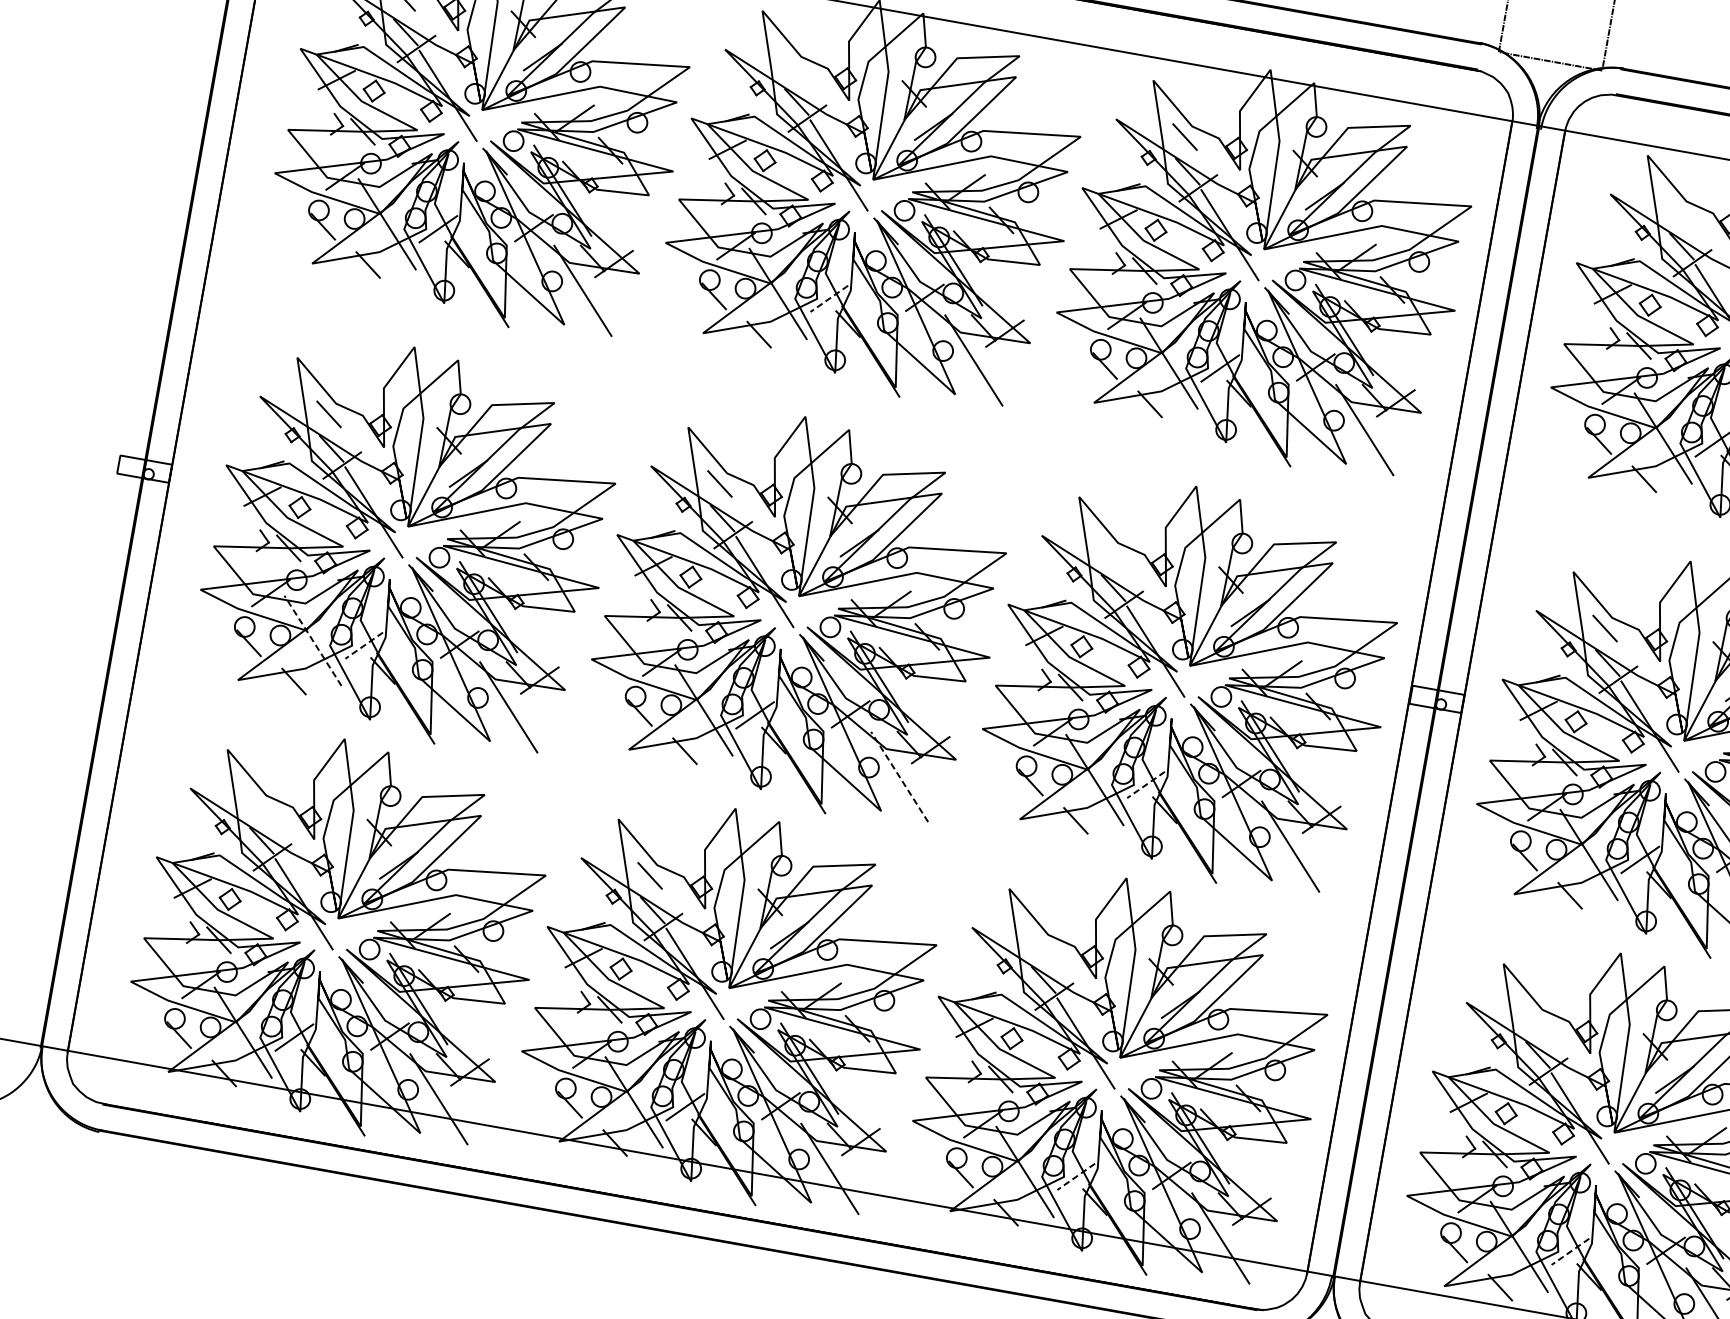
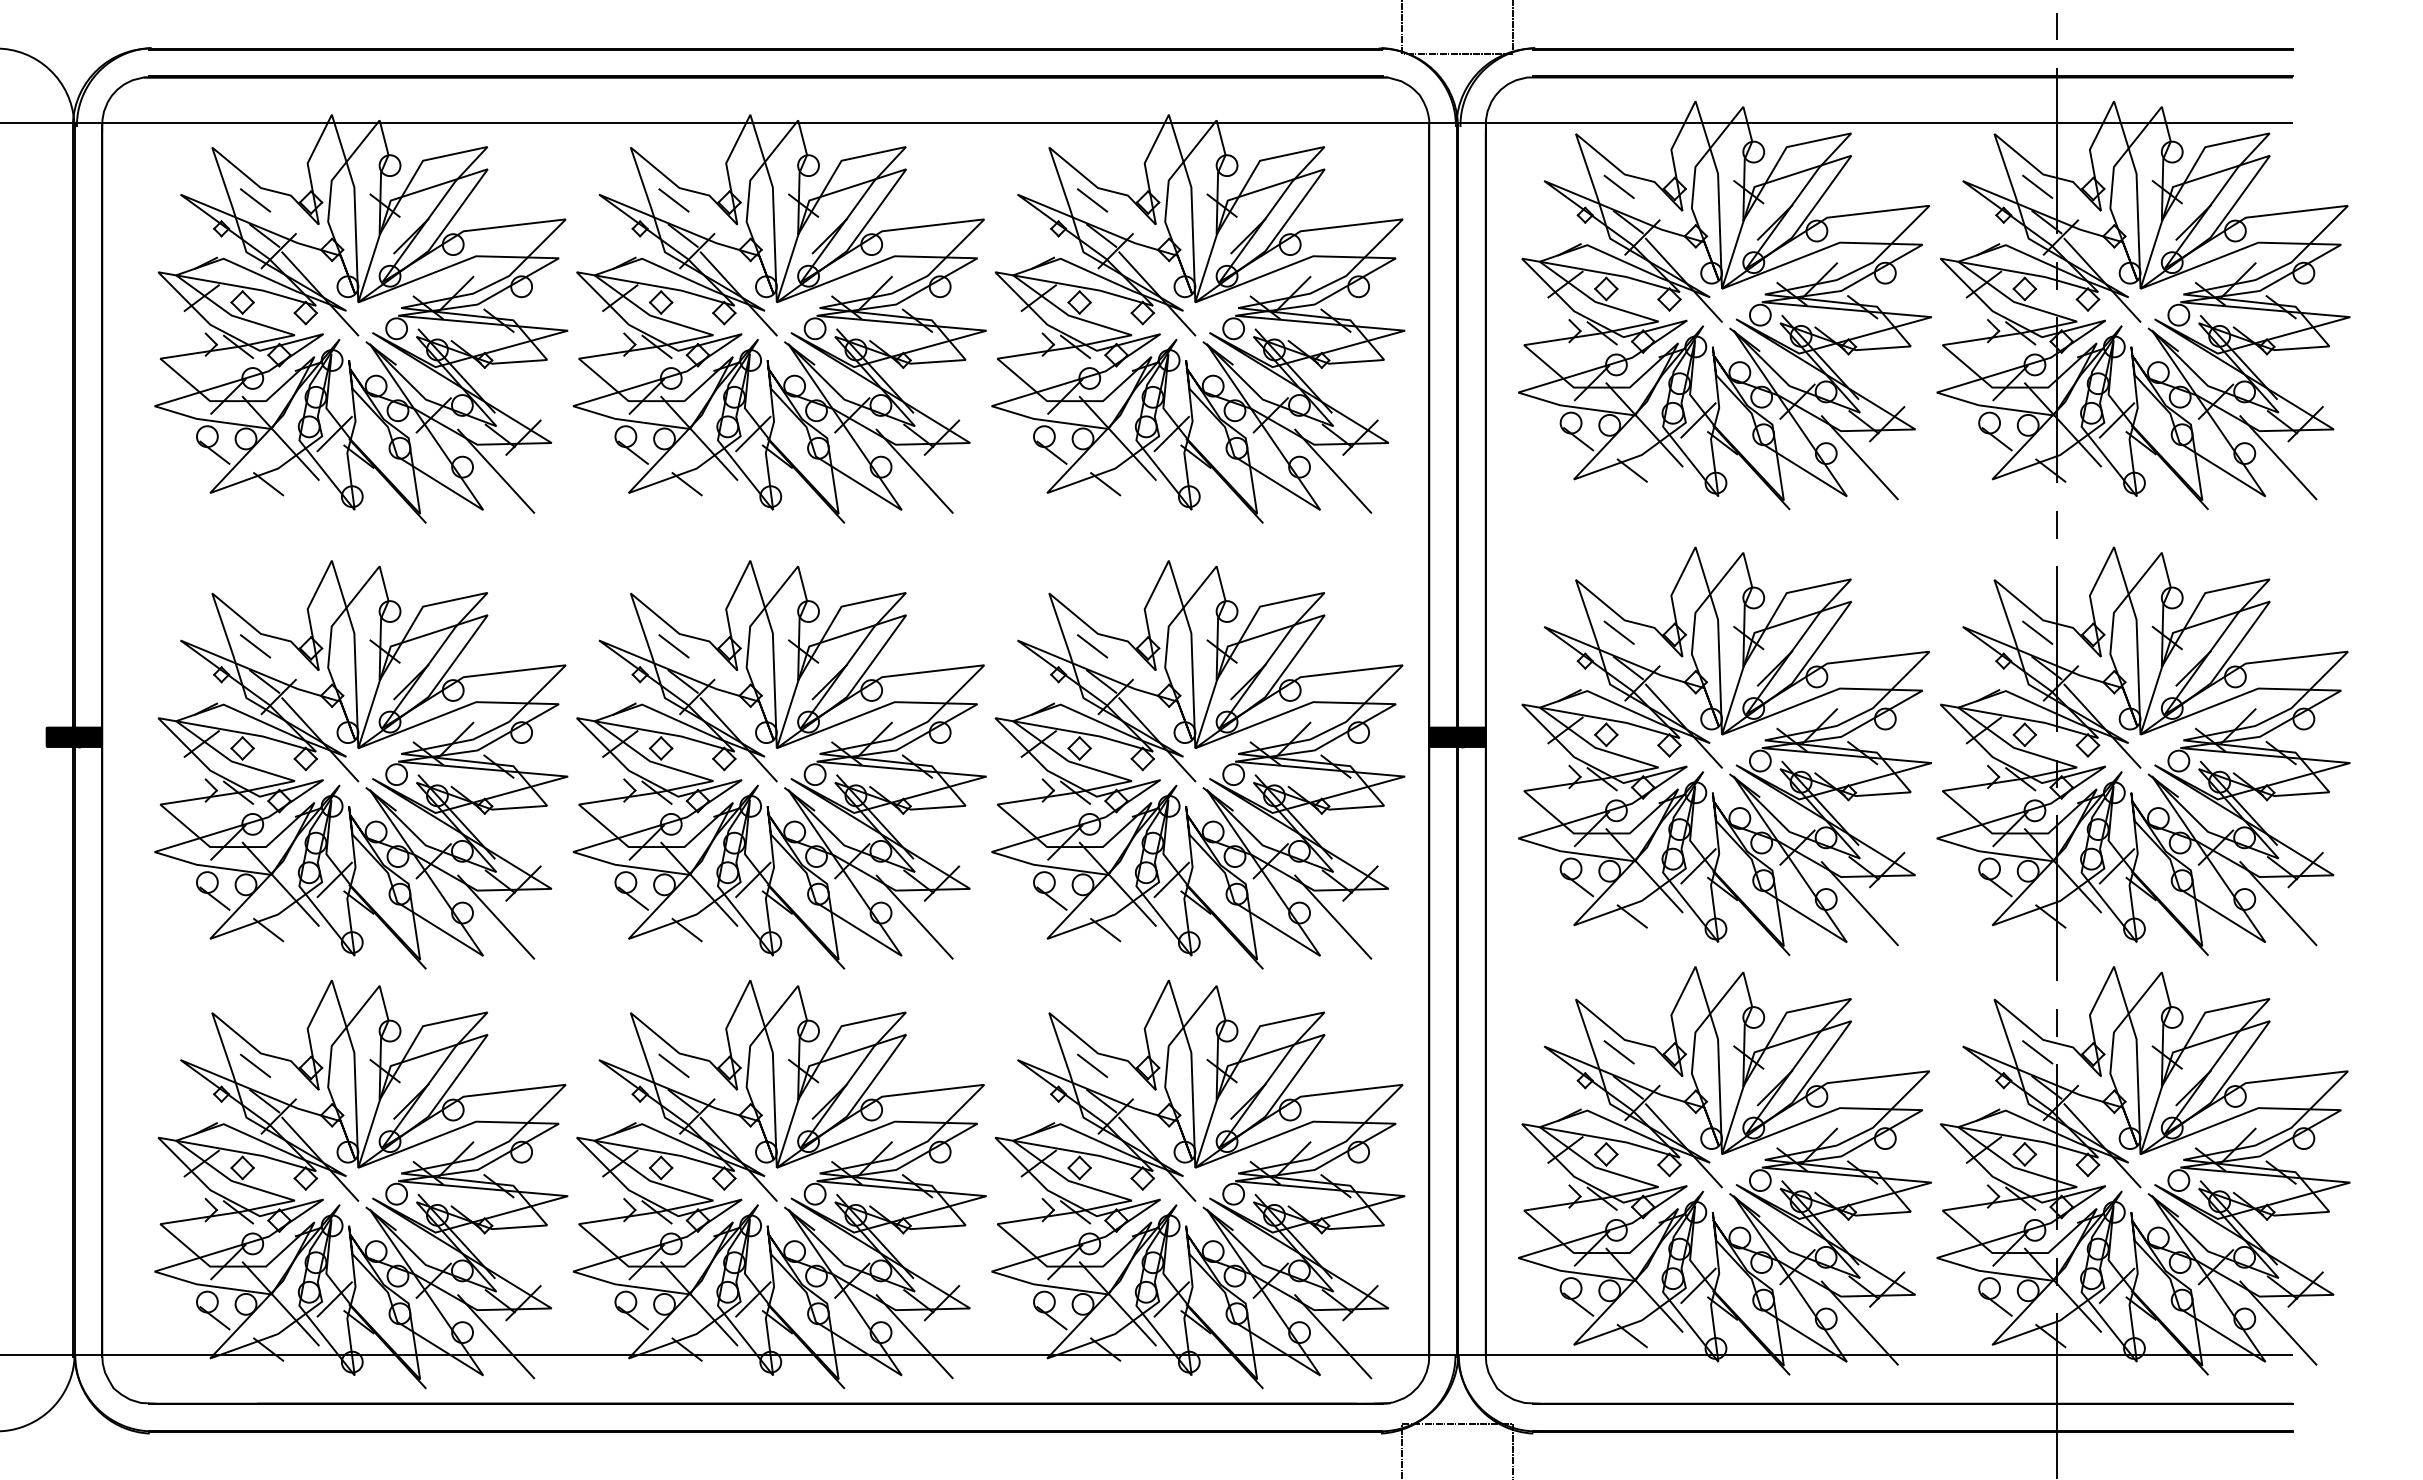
line: (793, 67) -> (673, 200), added
line: (1678, 211) -> (1618, 186), added
line: (828, 299) -> (752, 434), dashed -> solid
fill: (144, 468) -> (74, 736), added
line: (1110, 553) -> (1092, 646), added
line: (312, 640) -> (280, 883), dashed -> solid
line: (363, 646) -> (334, 880), dashed -> solid
fill: (1436, 698) -> (1457, 736), added
line: (899, 776) -> (914, 916), dashed -> solid
line: (1145, 785) -> (1171, 880), dashed -> solid
line: (259, 805) -> (255, 1065), added
line: (1041, 945) -> (1092, 1065), added
line: (1534, 1020) -> (1618, 1052), added
line: (1075, 1176) -> (1171, 1299), dashed -> solid
line: (1570, 1252) -> (1698, 1286), dashed -> solid

